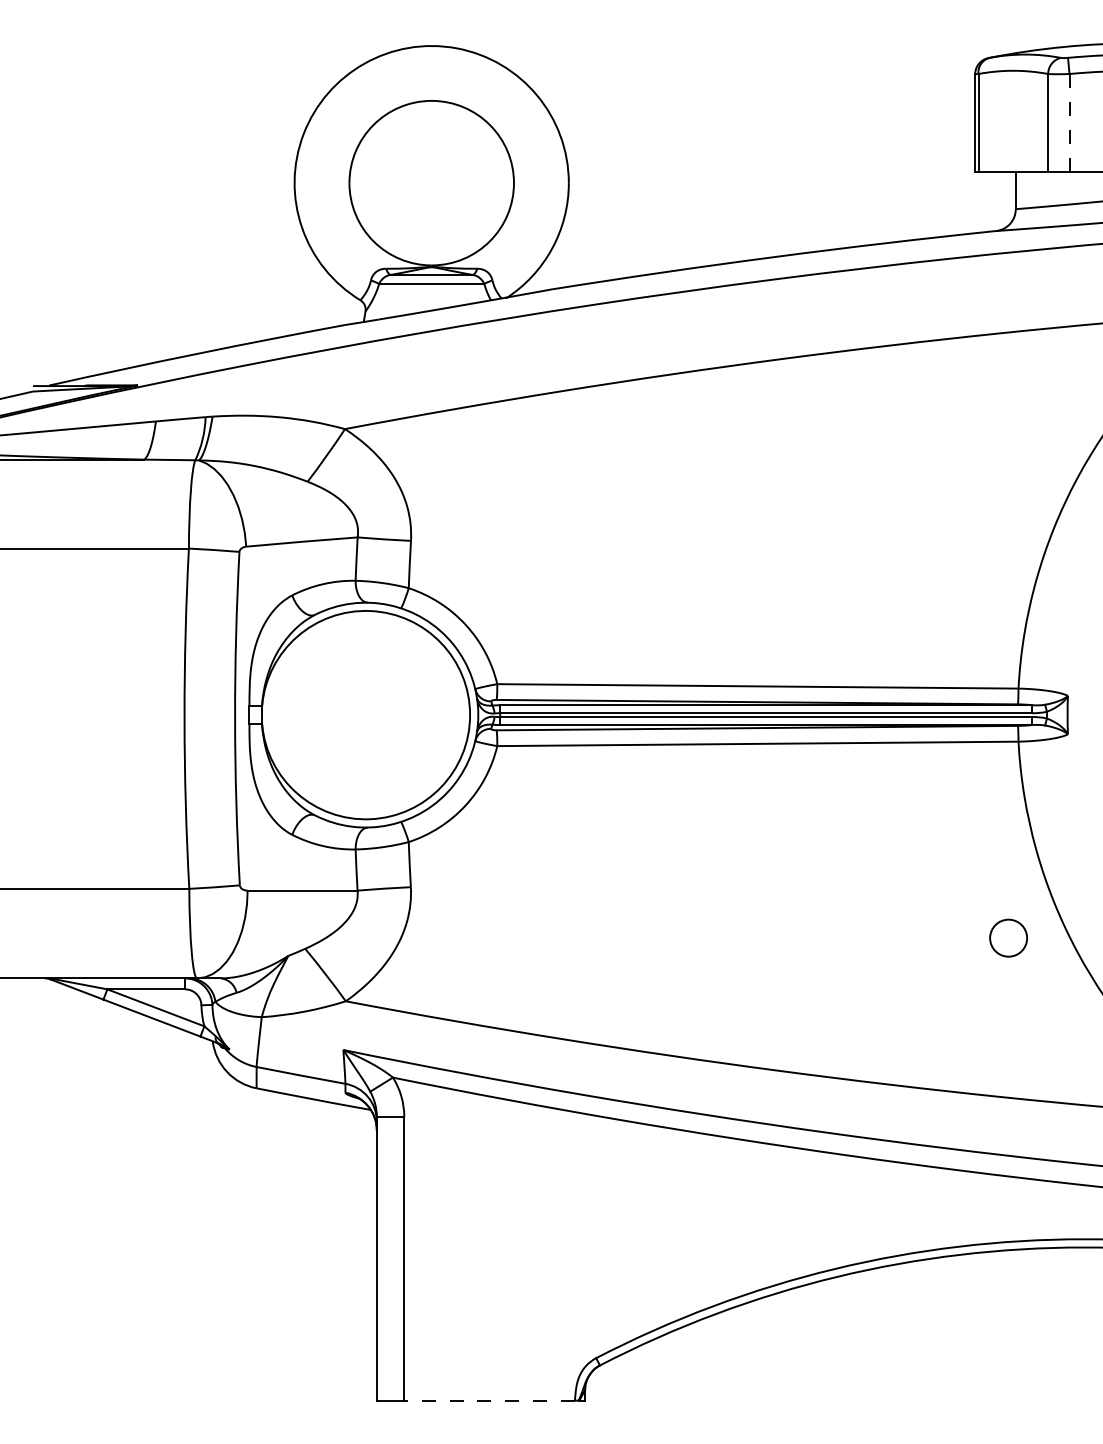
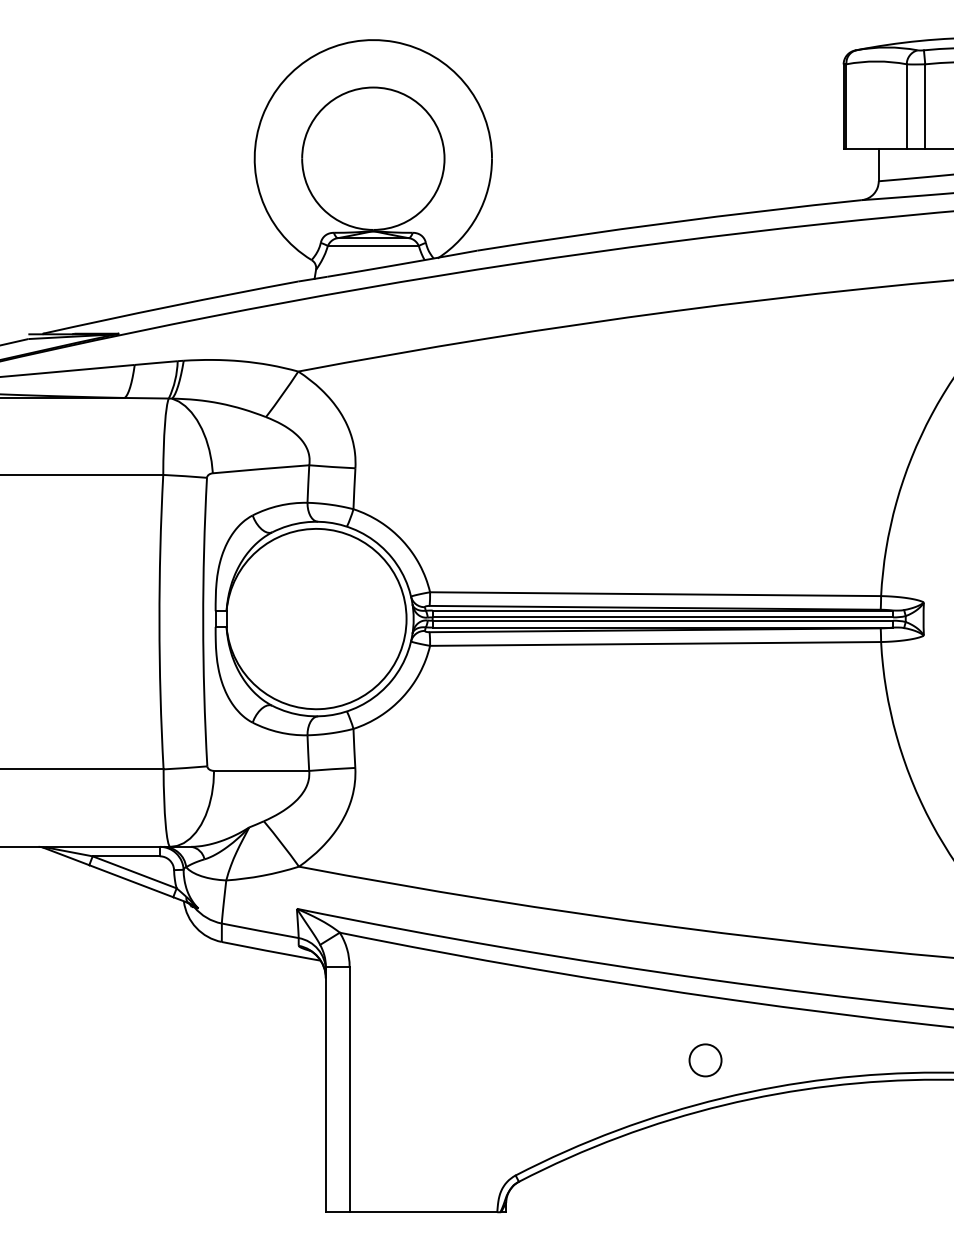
line: (1069, 123) -> (925, 107), dashed -> solid
circle: (1008, 937) -> (705, 1059), moved
line: (489, 1400) -> (423, 1212), dashed -> solid

